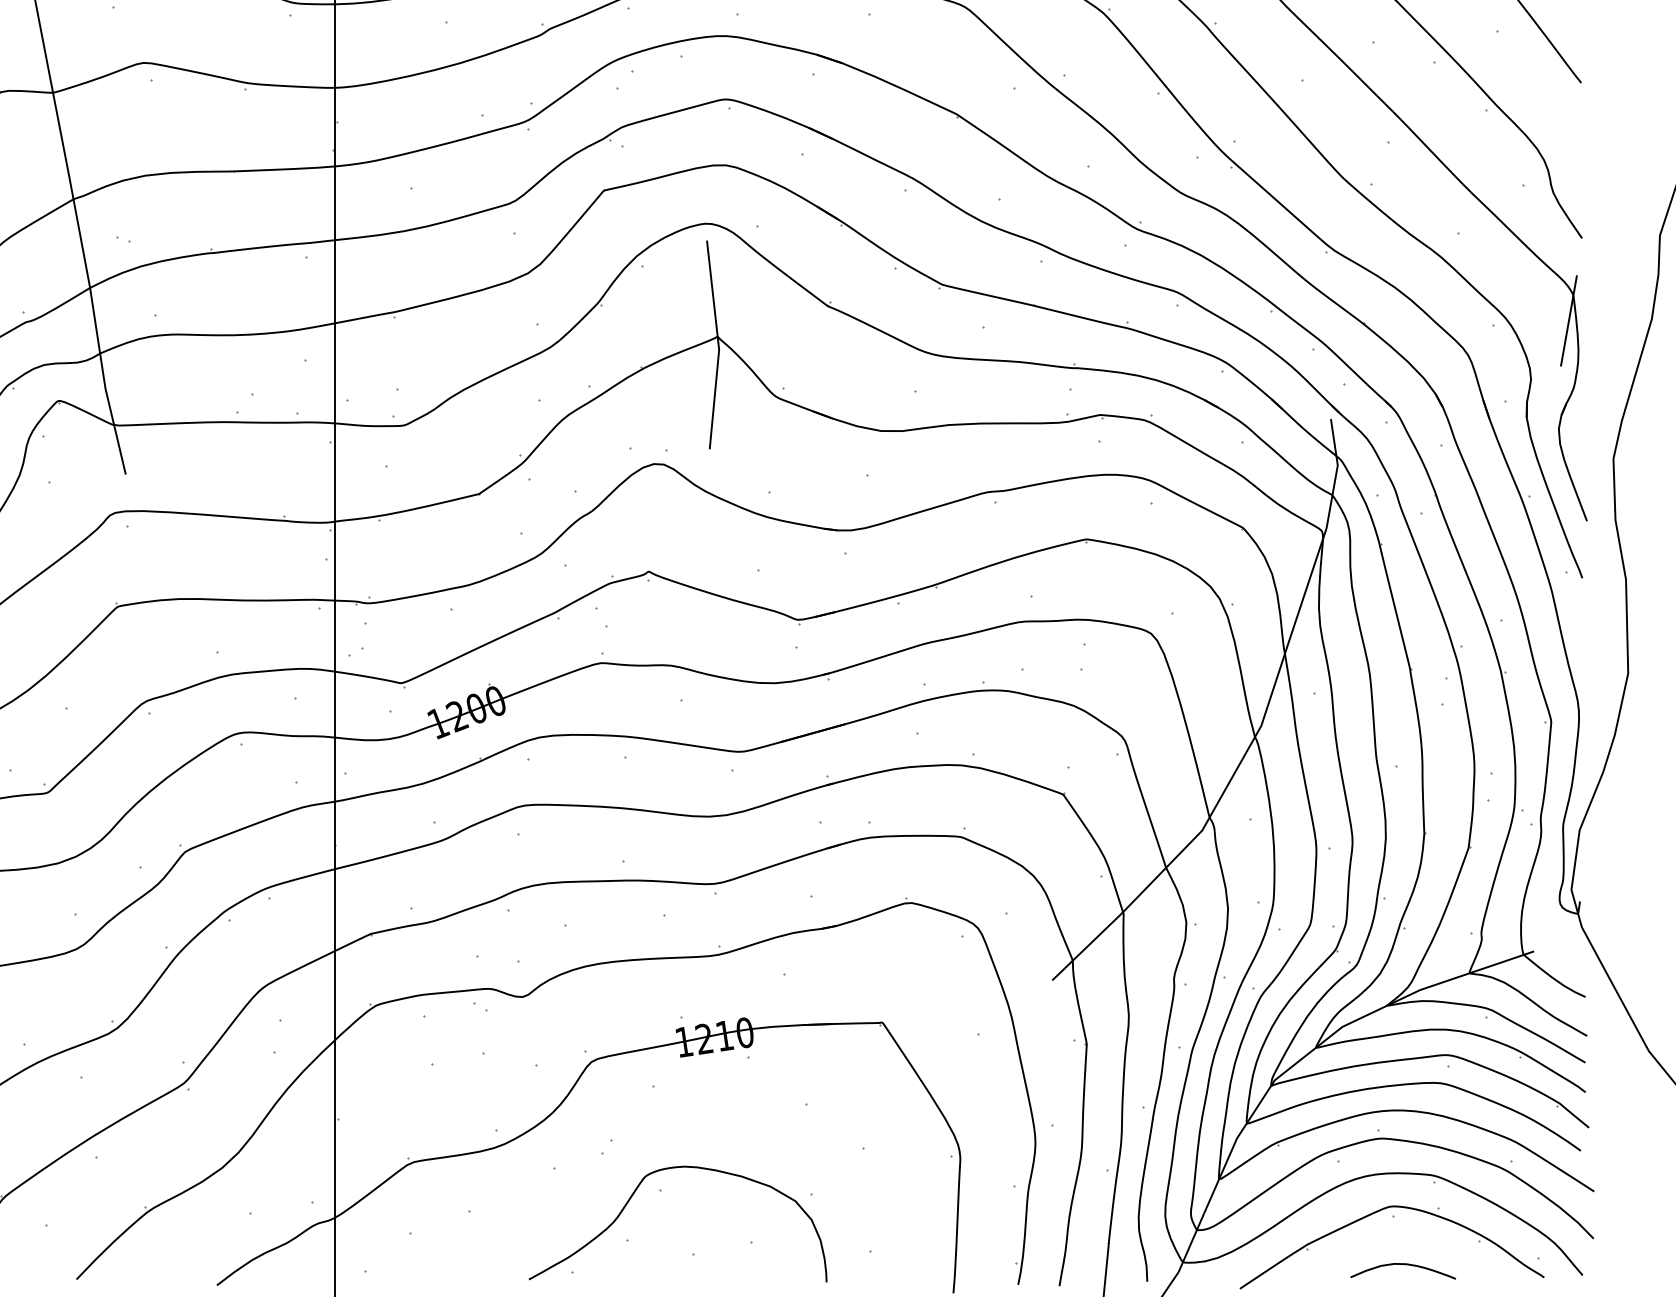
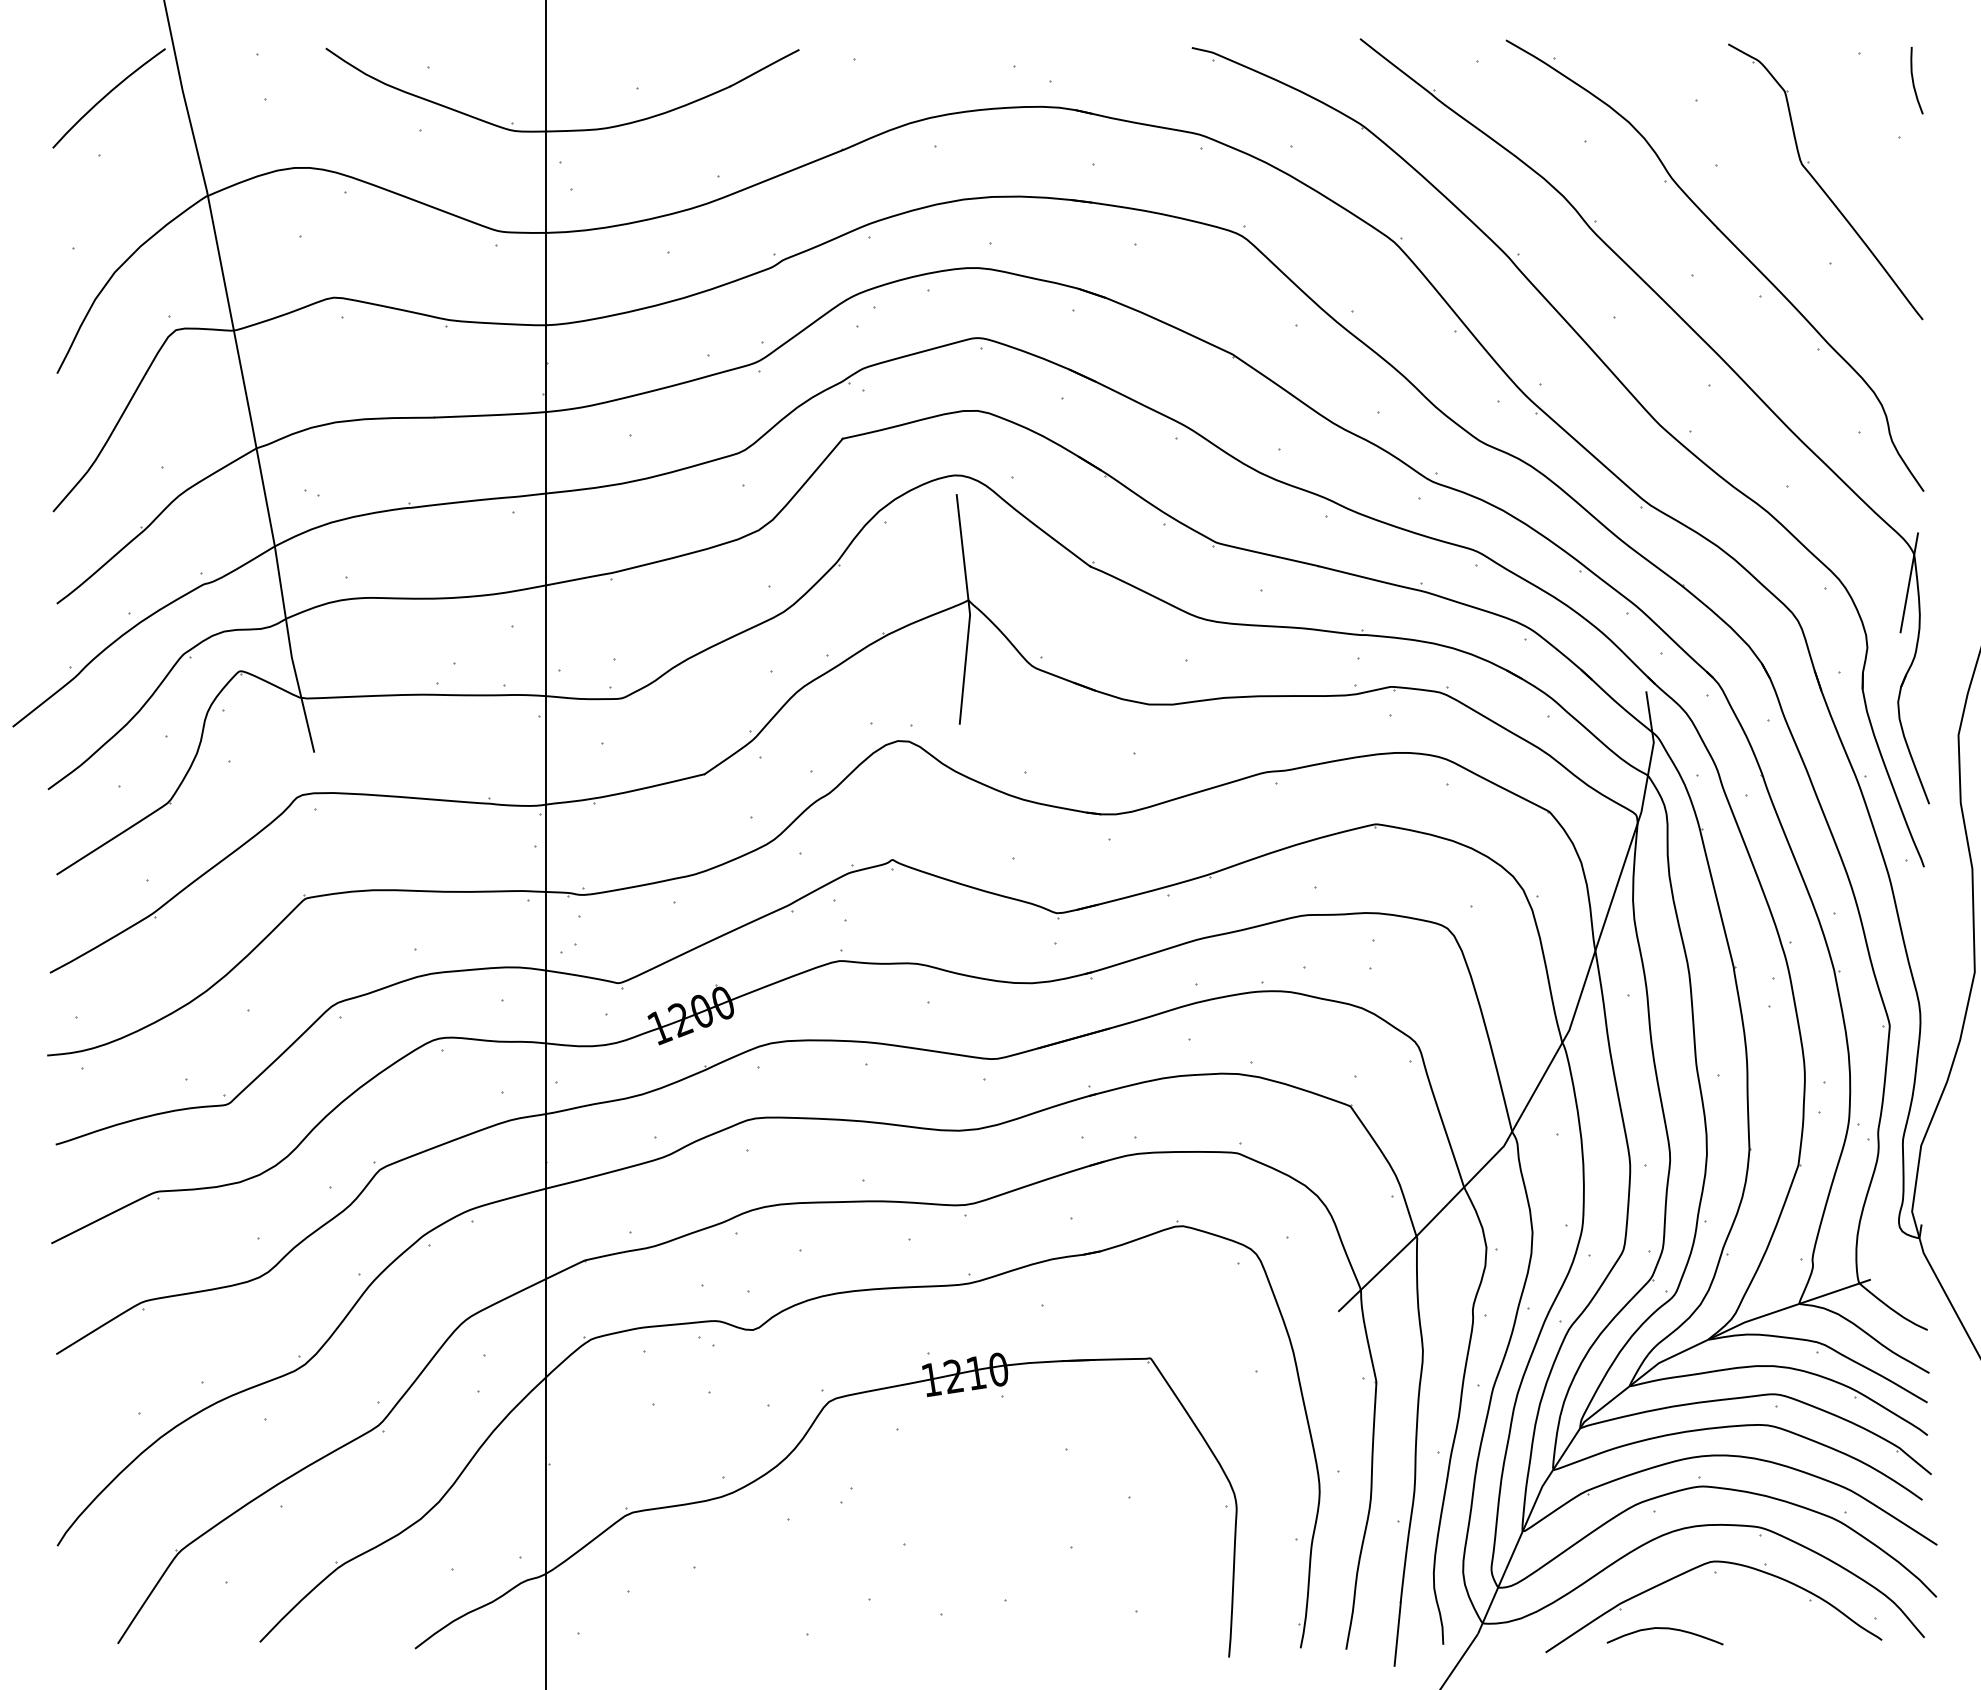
curve: (634, 1193) -> (876, 1547), removed
curve: (1402, 1265) -> (1664, 1629), moved

